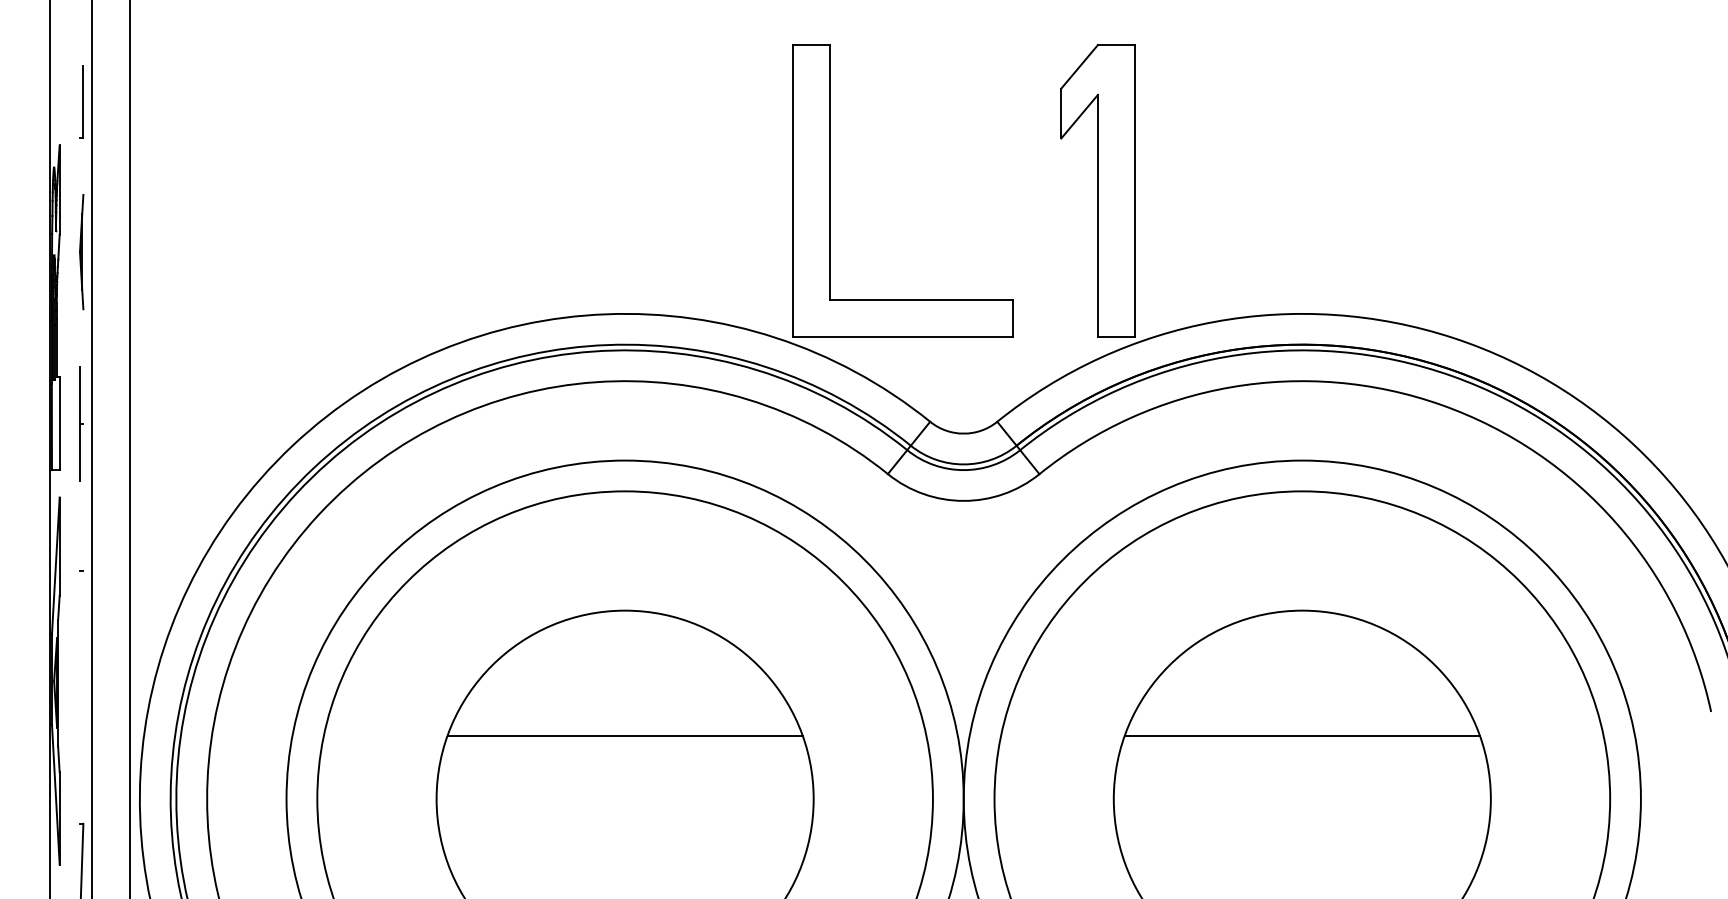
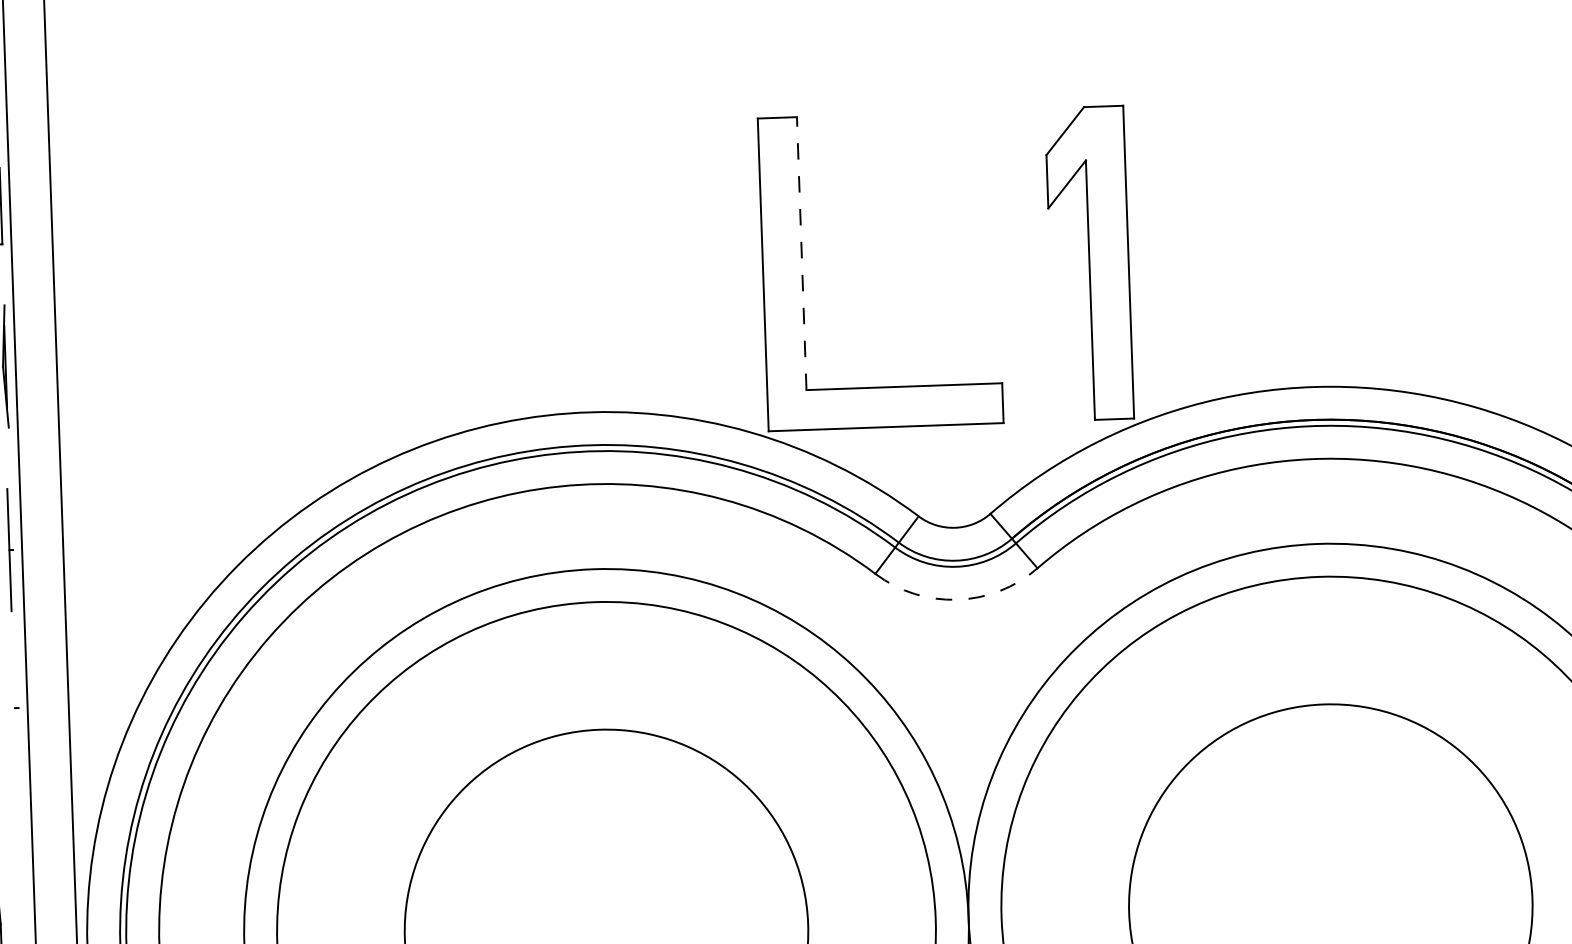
line: (829, 172) -> (801, 253), solid -> dashed
arc: (963, 500) -> (957, 599), solid -> dashed
line: (624, 735) -> (603, 863), removed
line: (1301, 735) -> (1327, 838), removed

